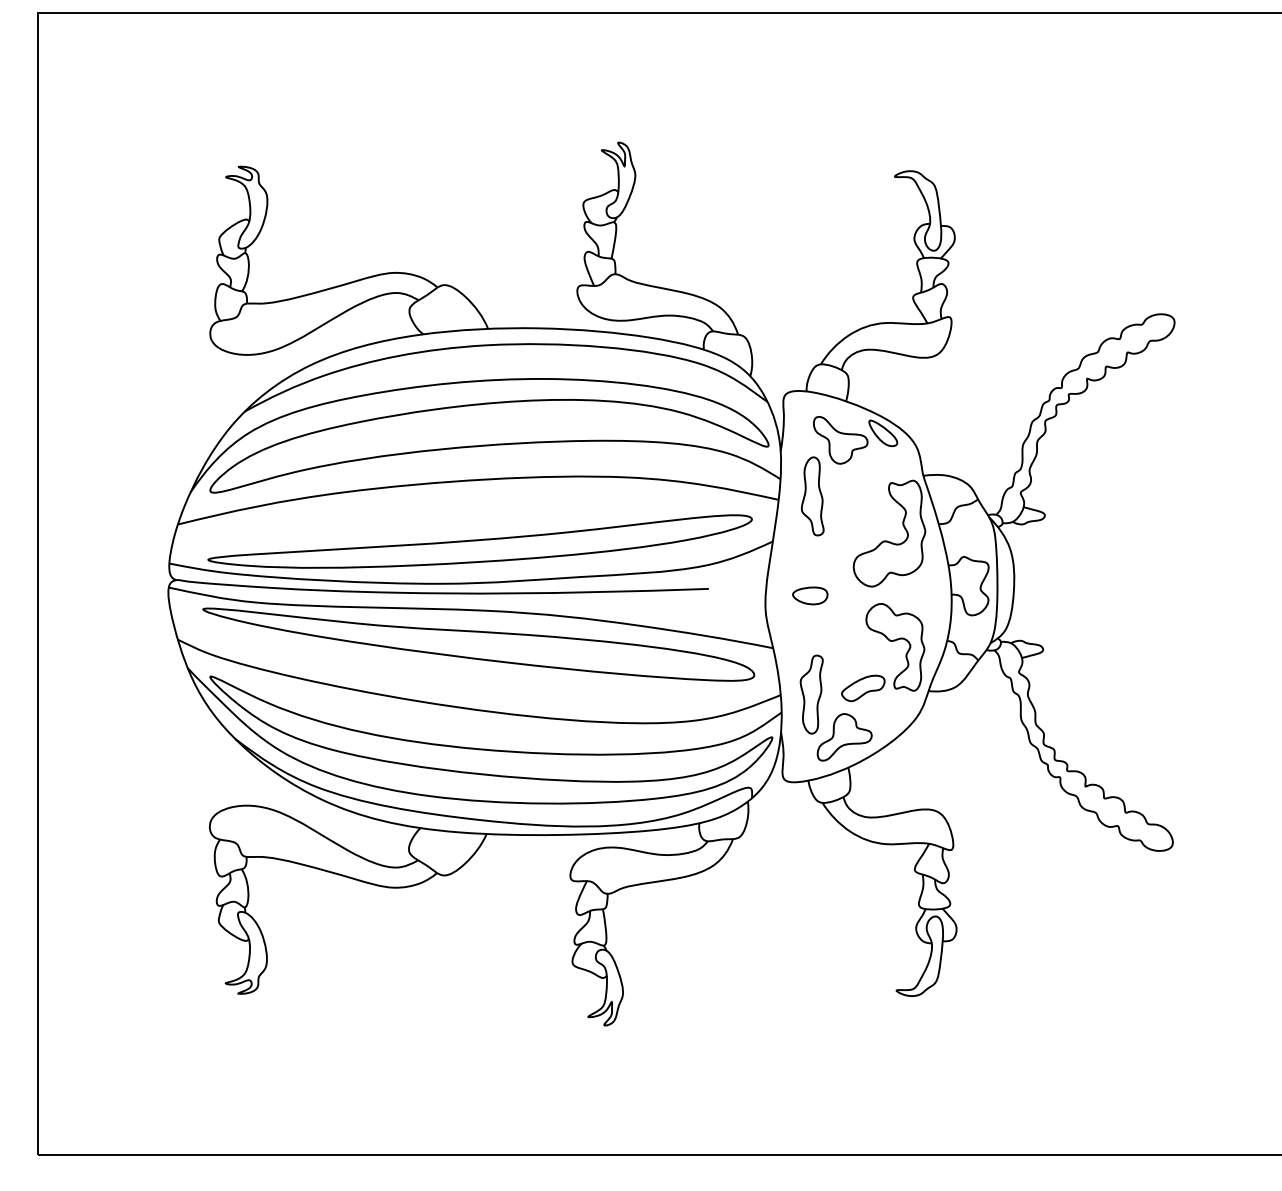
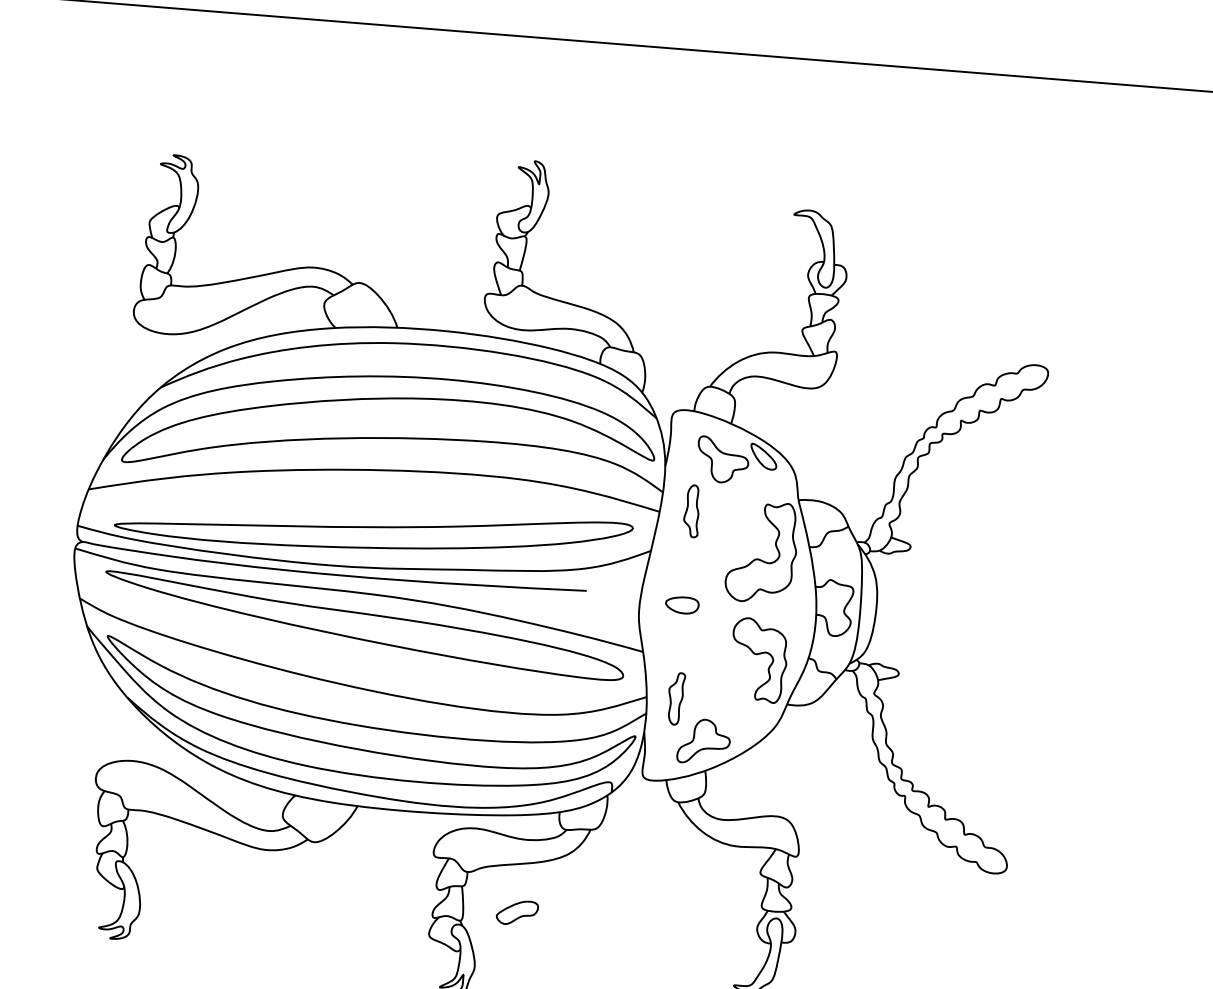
part: (812, 496) -> (691, 511), size x0.7
part: (863, 688) -> (517, 912), moved
part: (811, 694) -> (675, 698), size x0.7

